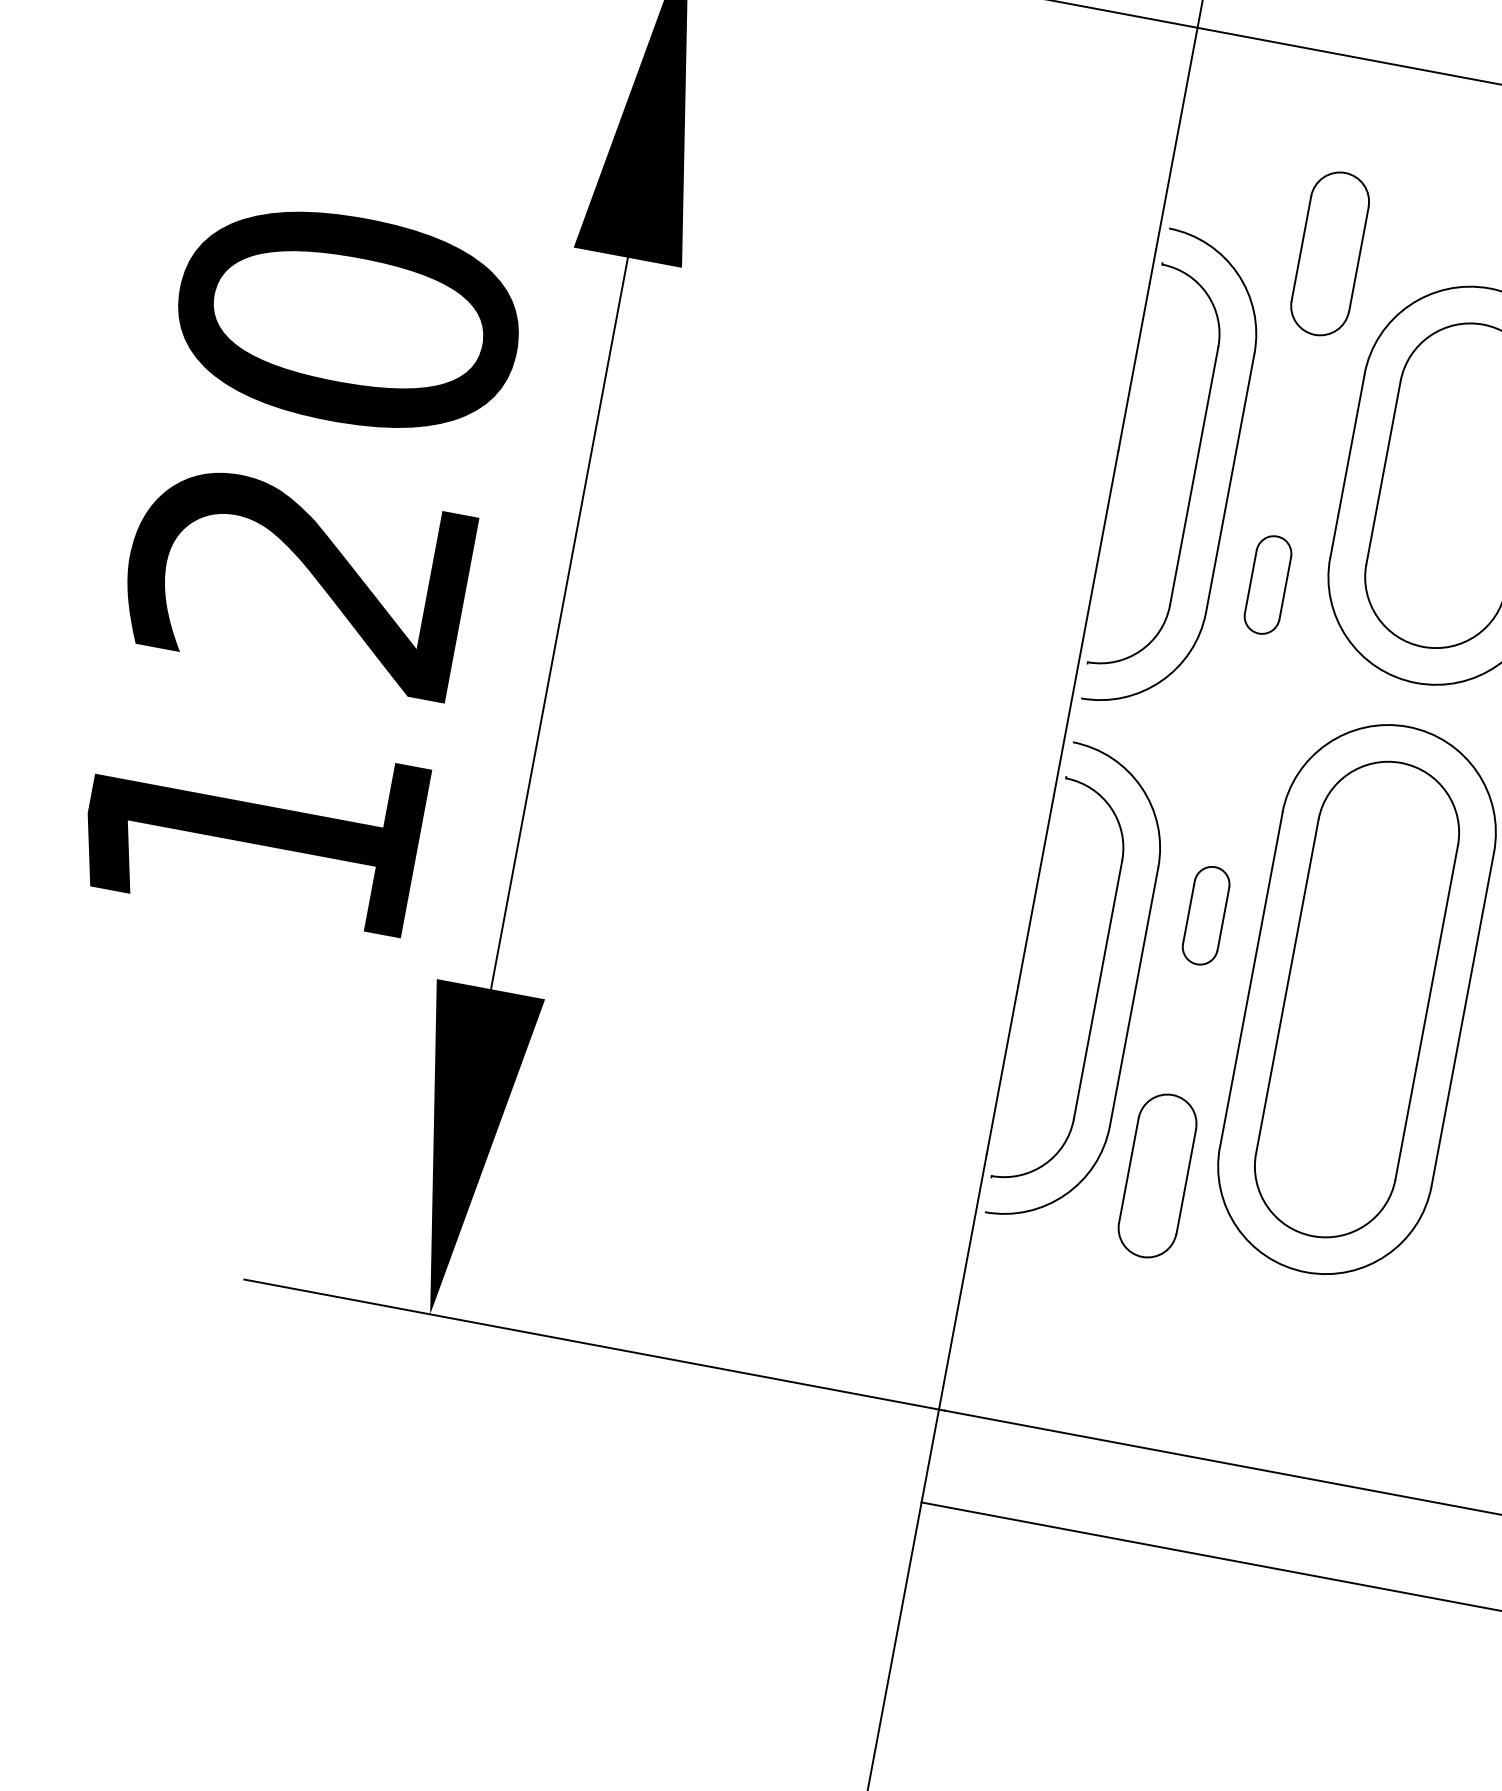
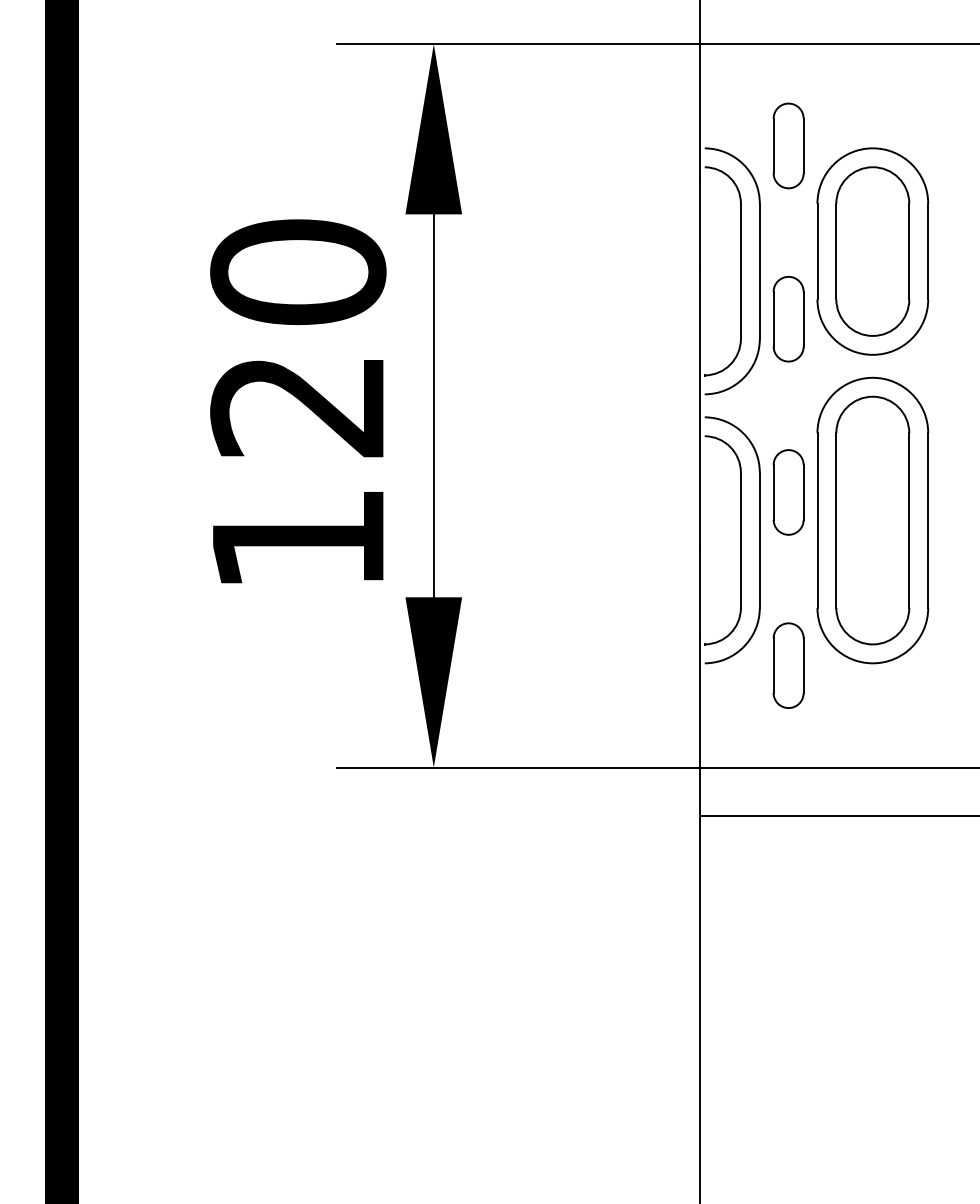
part: (1267, 585) -> (788, 319), size x1.67
part: (1205, 915) -> (788, 492), size x1.67
part: (1157, 1175) -> (788, 665), moved

